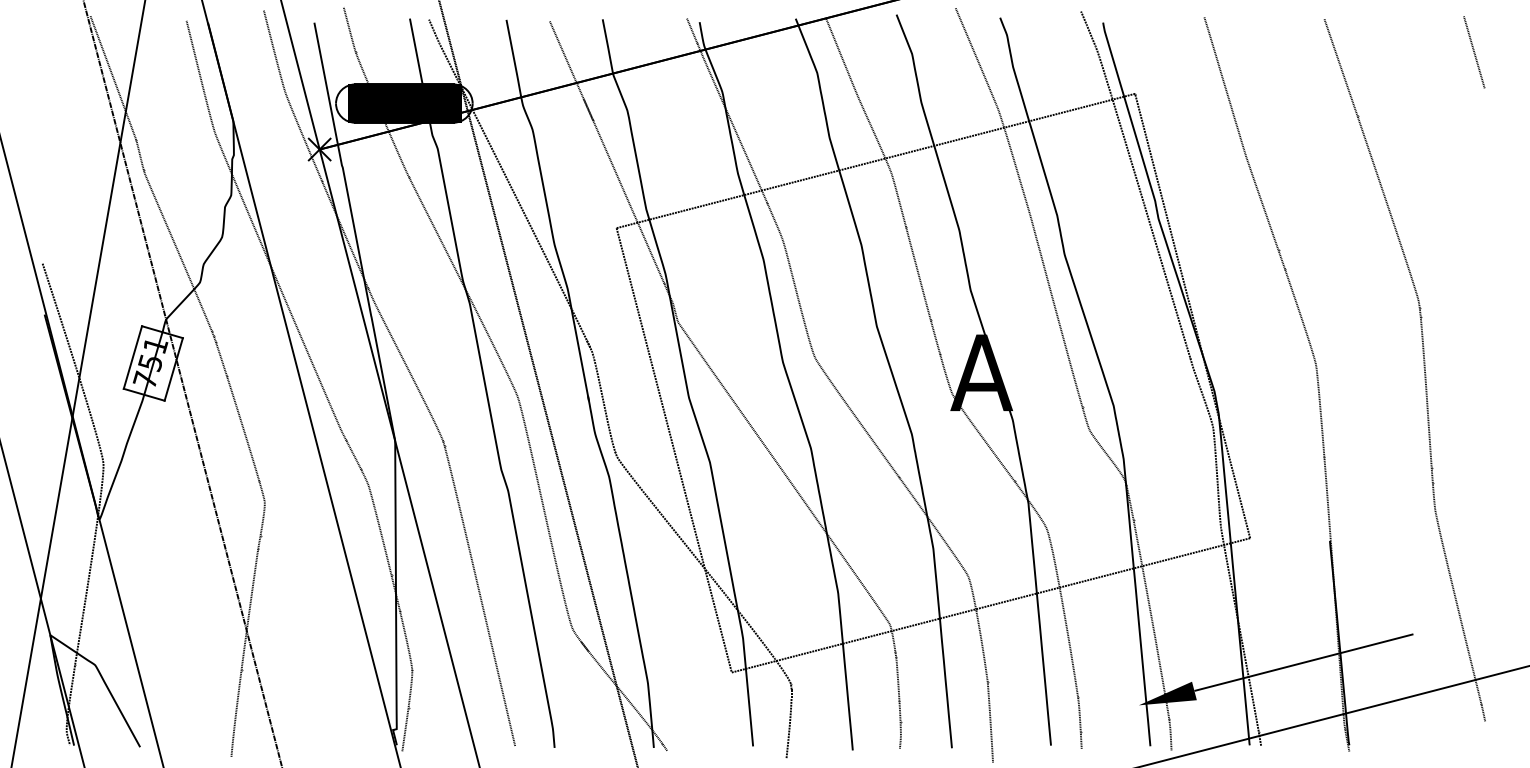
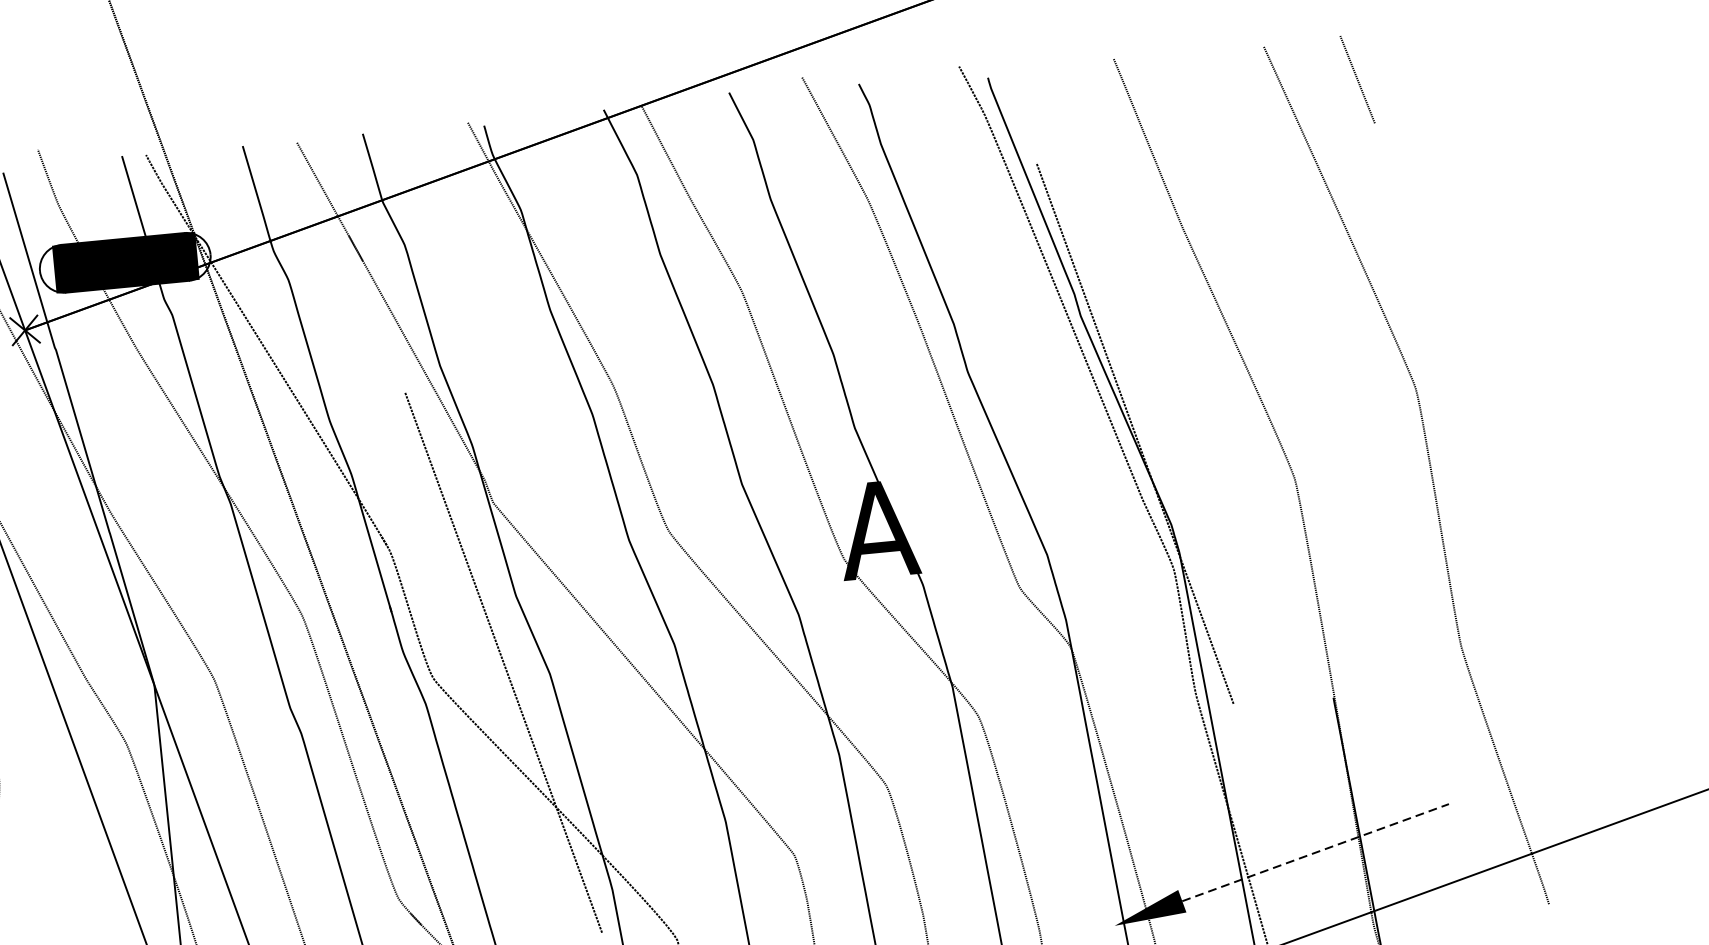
line: (1474, 52) -> (1357, 79), moved
line: (875, 160) -> (720, 277), removed
line: (990, 605) -> (917, 819), removed
line: (1304, 662) -> (1316, 852), solid -> dashed

